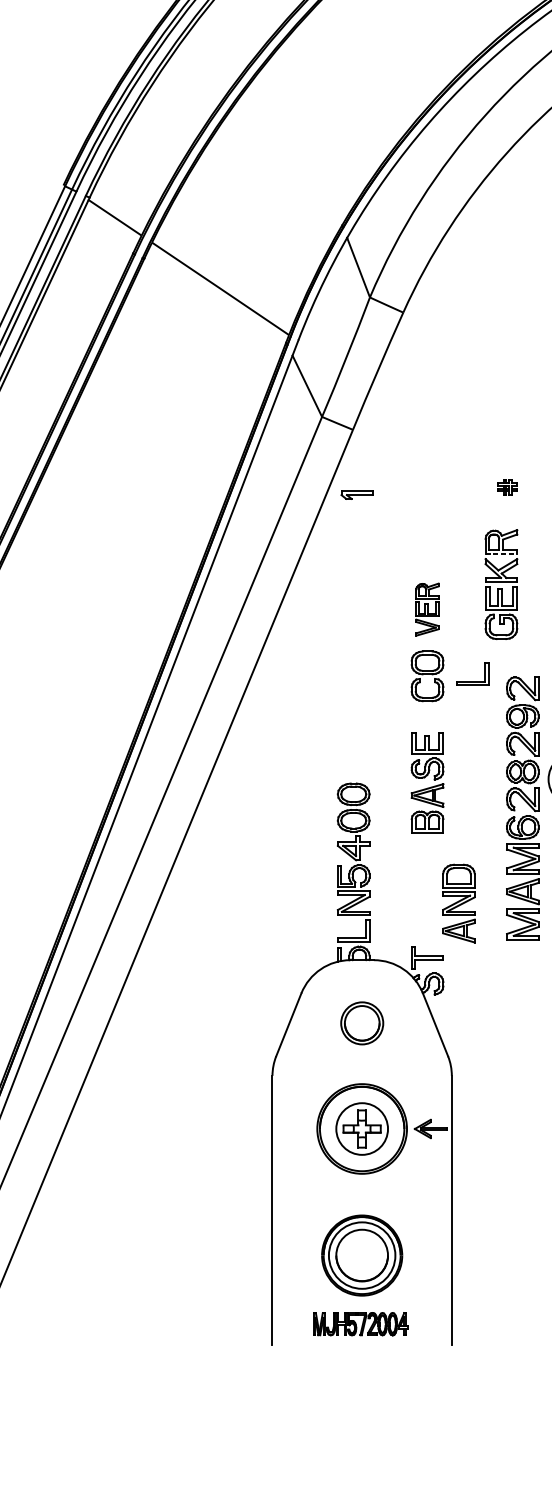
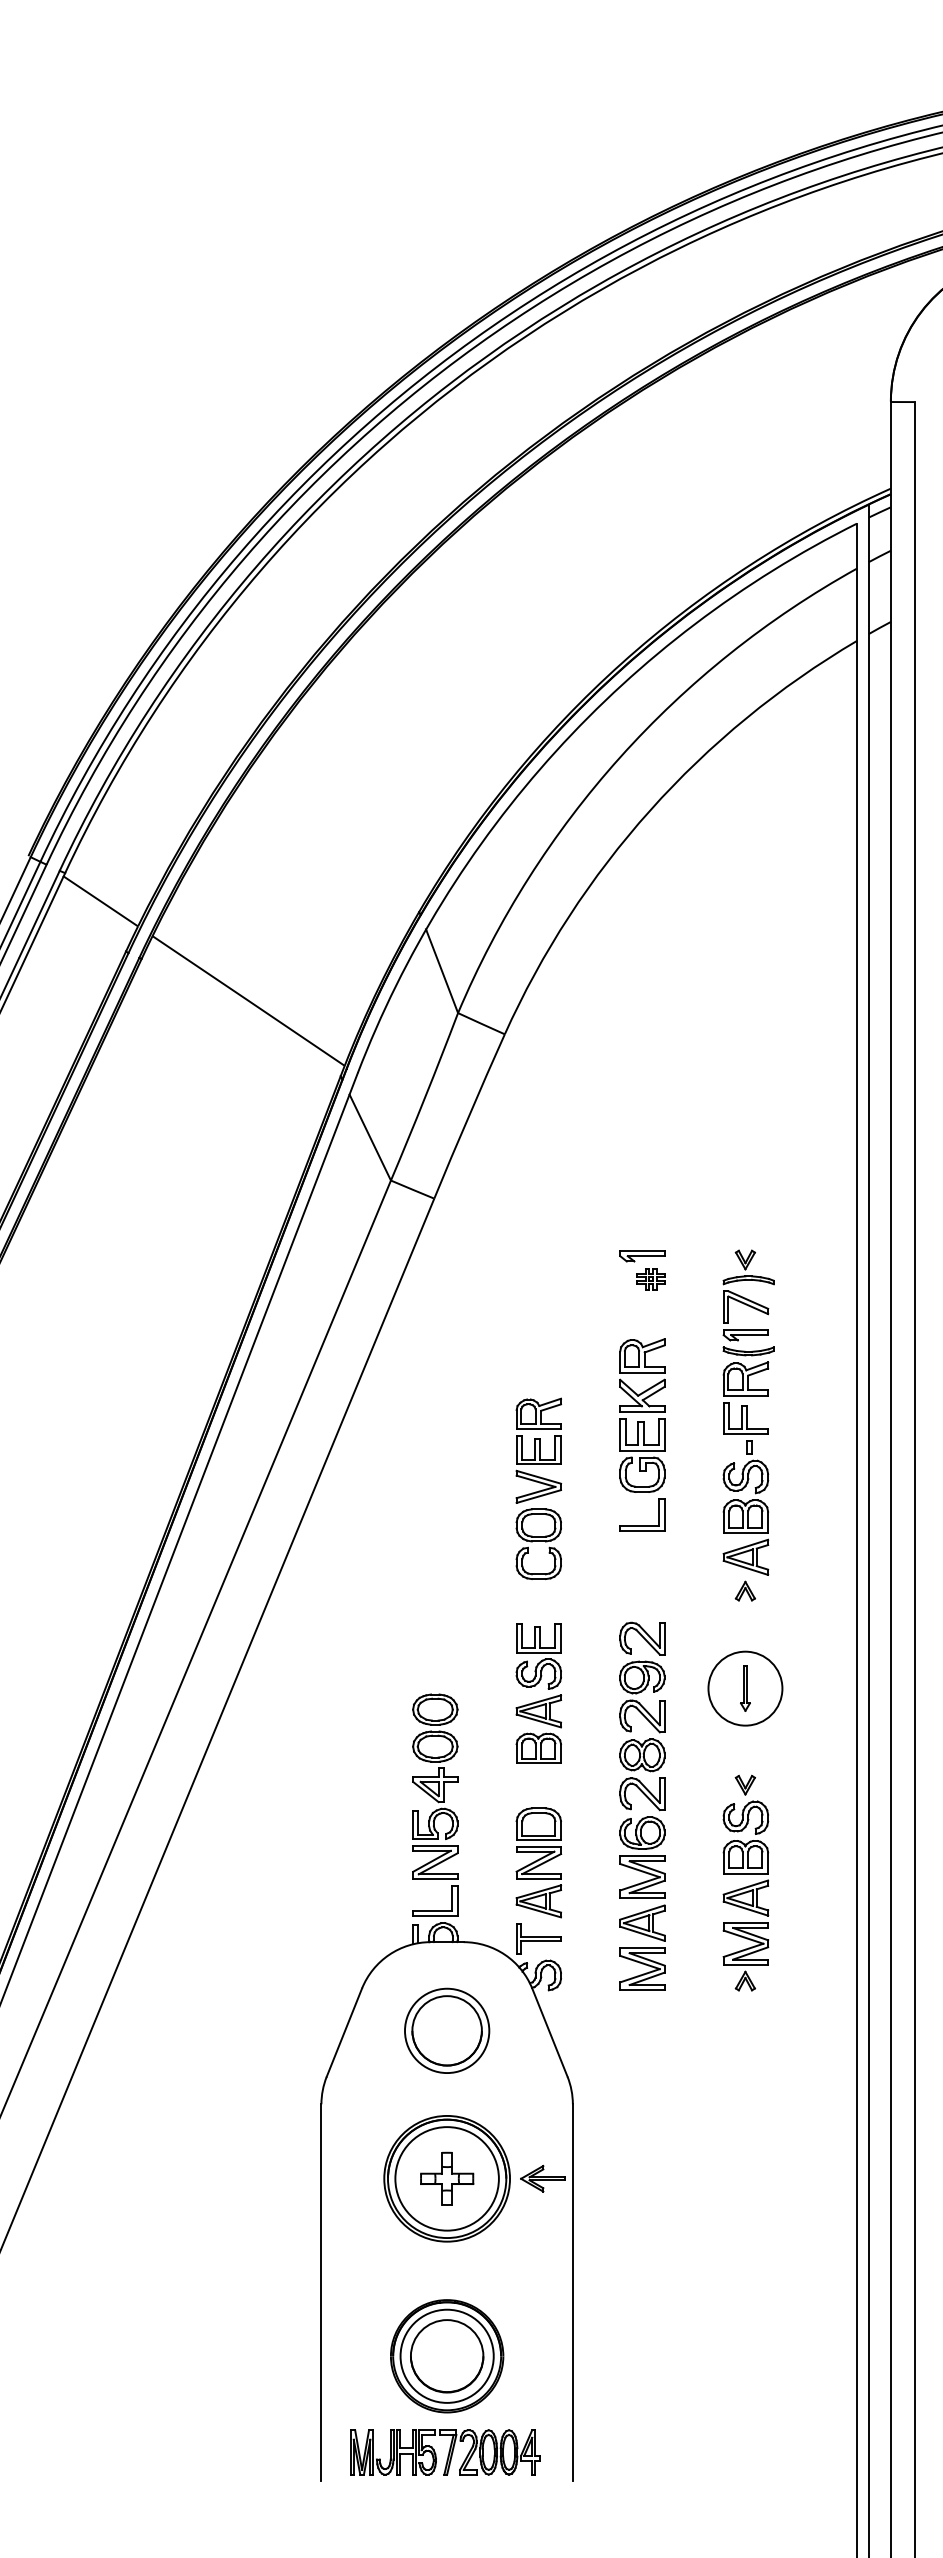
part: (357, 495) -> (642, 1256), moved
line: (501, 553) -> (642, 1372), dashed -> solid
part: (427, 609) -> (538, 1450), size x1.43
part: (472, 681) -> (642, 1525), moved
part: (527, 803) -> (648, 1799), moved
part: (458, 903) -> (538, 1862), moved
part: (362, 1023) -> (447, 2030), size x1.43
circle: (361, 1128) -> (446, 2178), size x1.43
part: (360, 1324) -> (445, 2452), size x1.43

